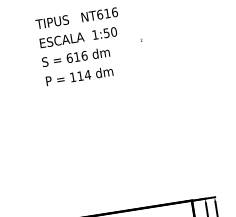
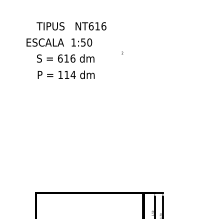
text: (78, 37) -> (59, 42), moved

